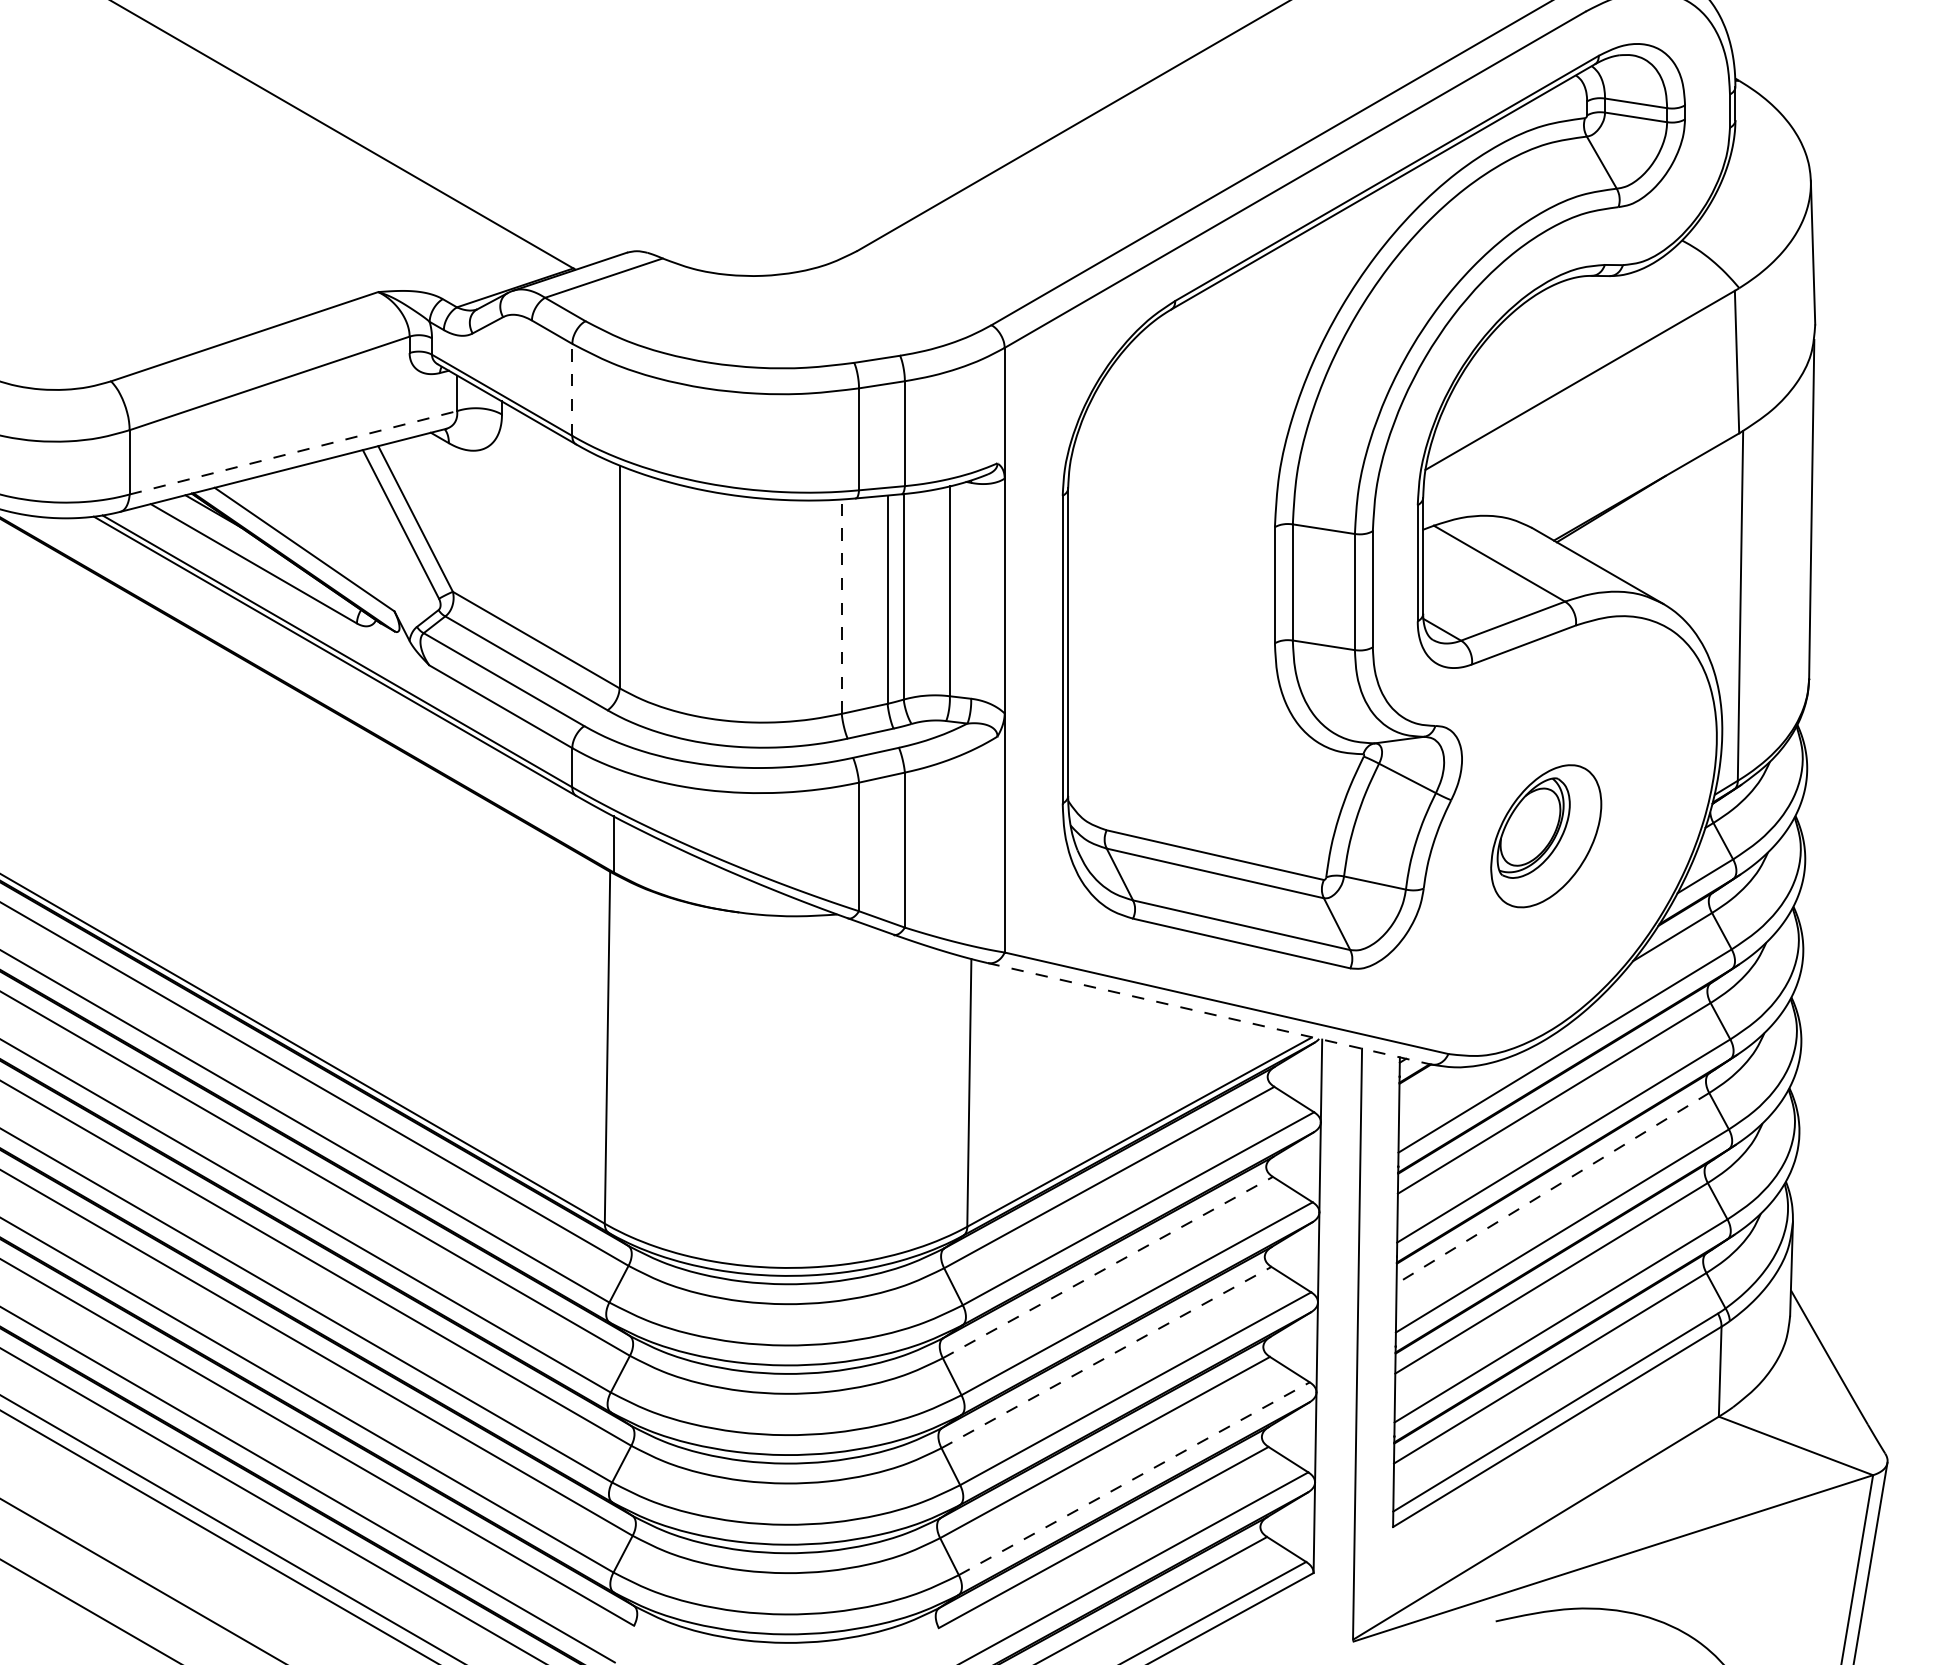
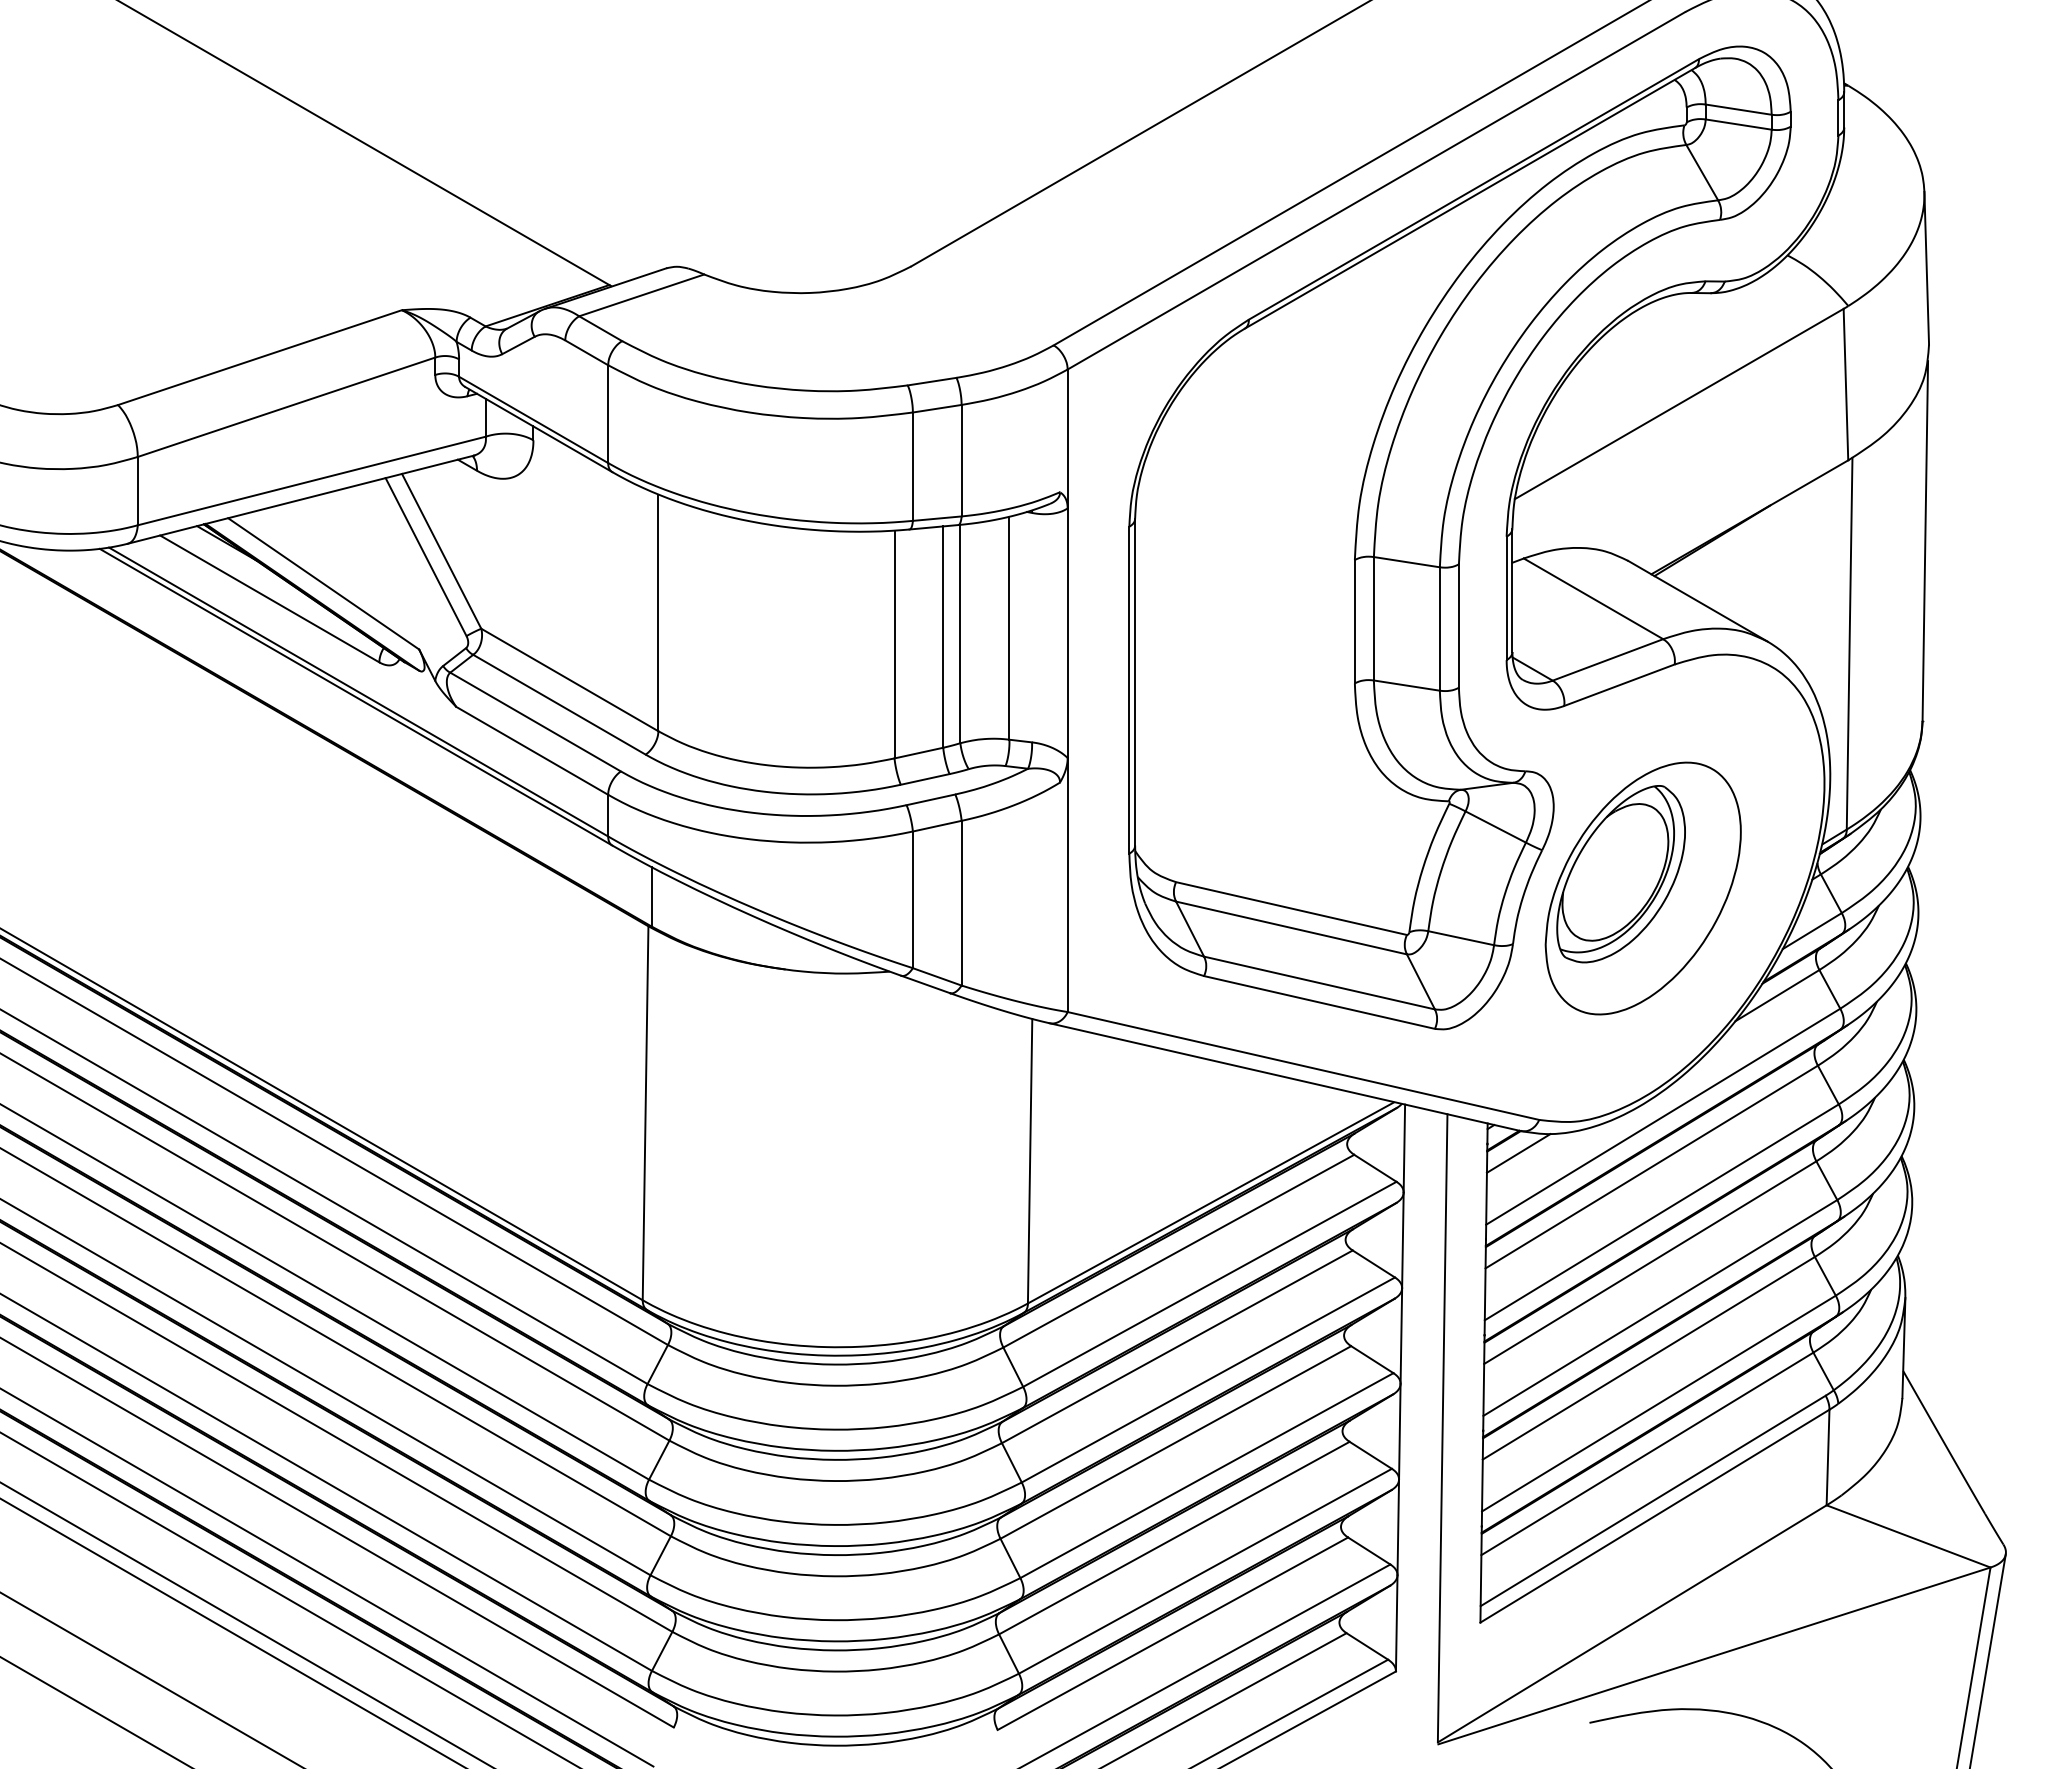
line: (572, 390) -> (608, 414), dashed -> solid
line: (293, 453) -> (311, 481), dashed -> solid
line: (841, 606) -> (894, 644), dashed -> solid
part: (1545, 836) -> (1642, 888), size x1.67
line: (1209, 1014) -> (1285, 1077), dashed -> solid
line: (1428, 1085) -> (1518, 1153), added
line: (1553, 1188) -> (1650, 1262), dashed -> solid
line: (1108, 1267) -> (1177, 1346), dashed -> solid
line: (1107, 1357) -> (1176, 1442), dashed -> solid
line: (1134, 1478) -> (1205, 1571), dashed -> solid

